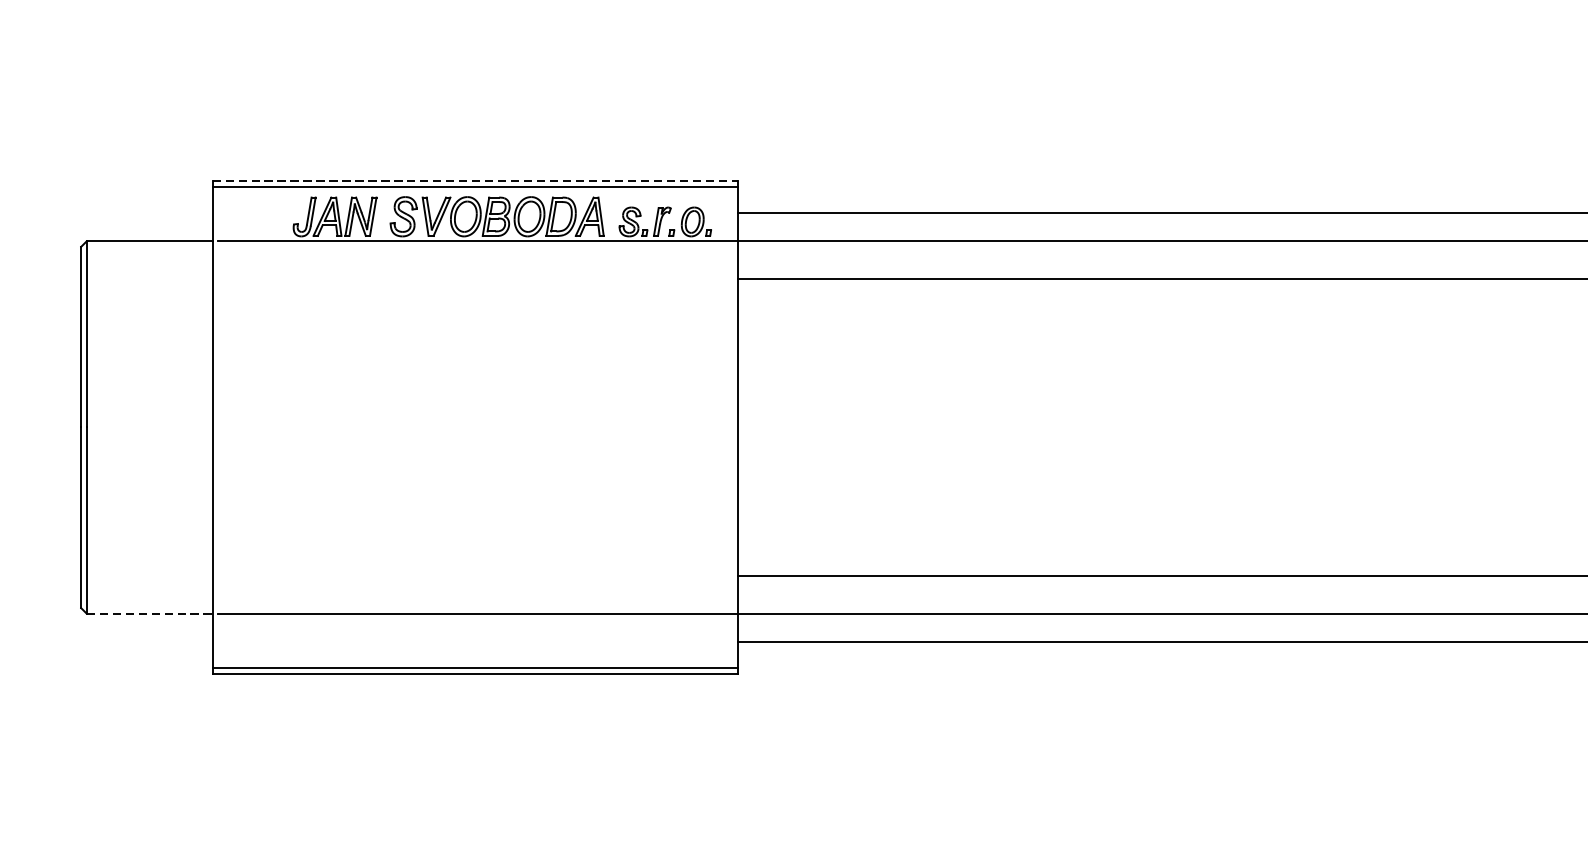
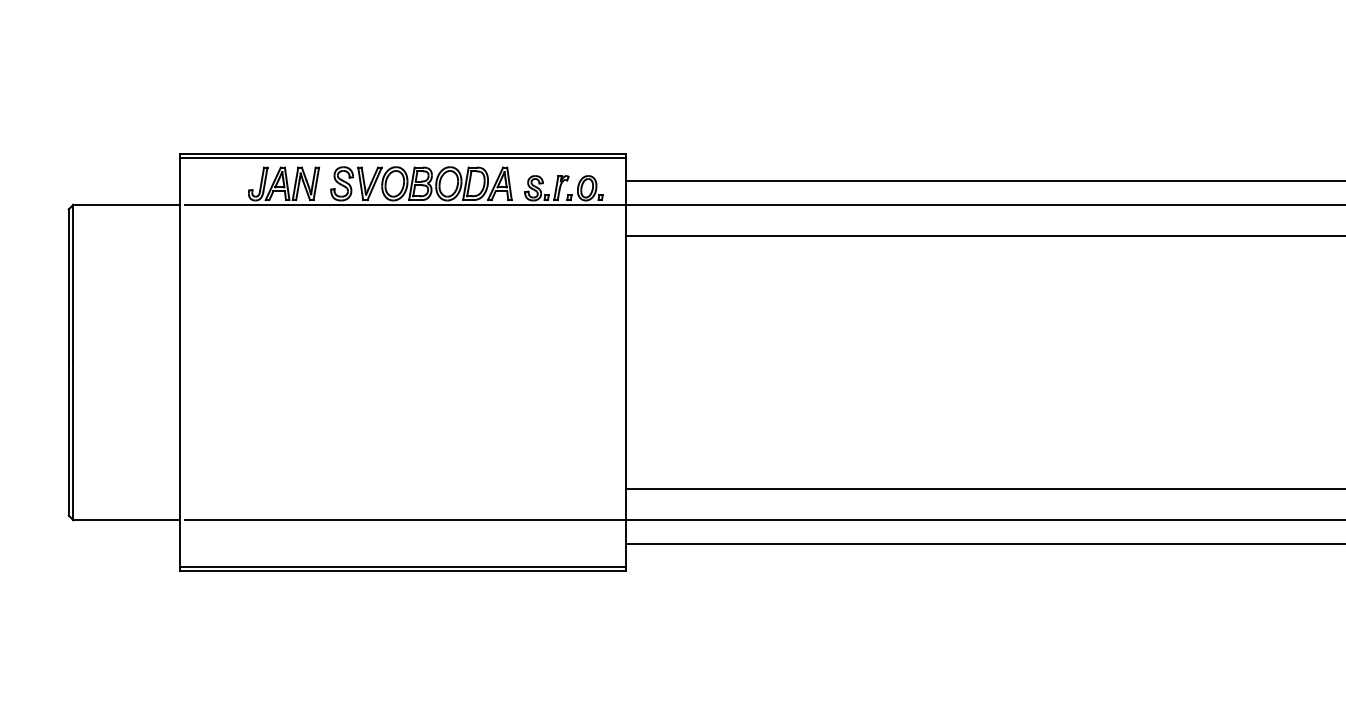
line: (474, 180) -> (402, 153), dashed -> solid
line: (150, 613) -> (127, 520), dashed -> solid

